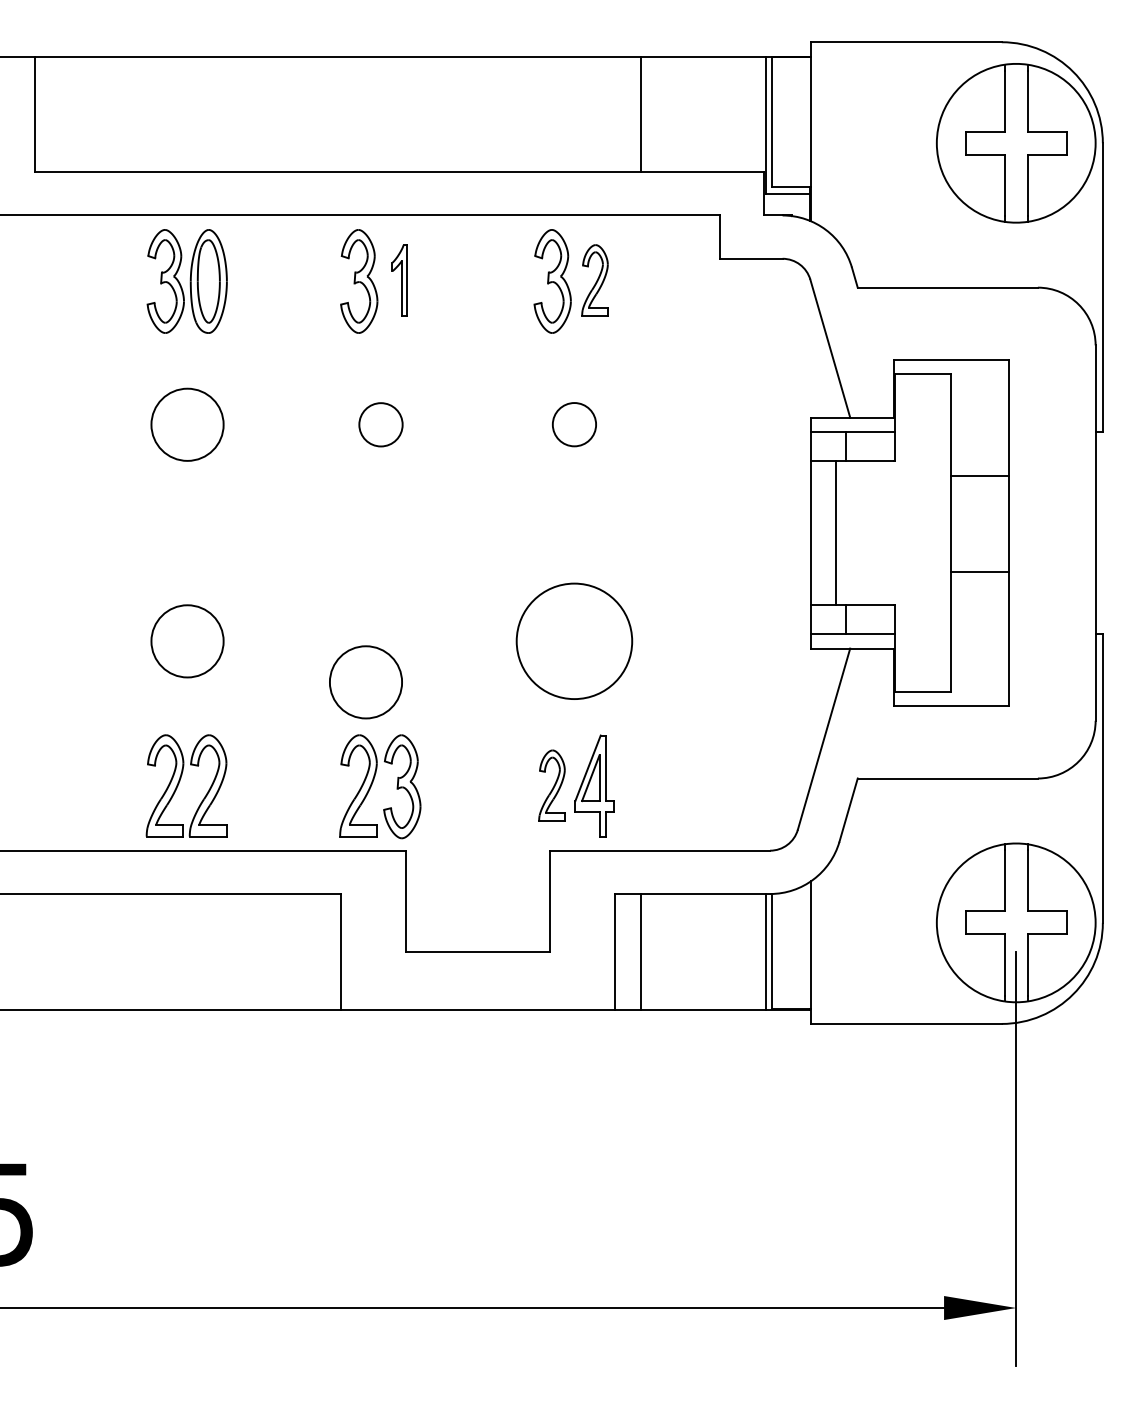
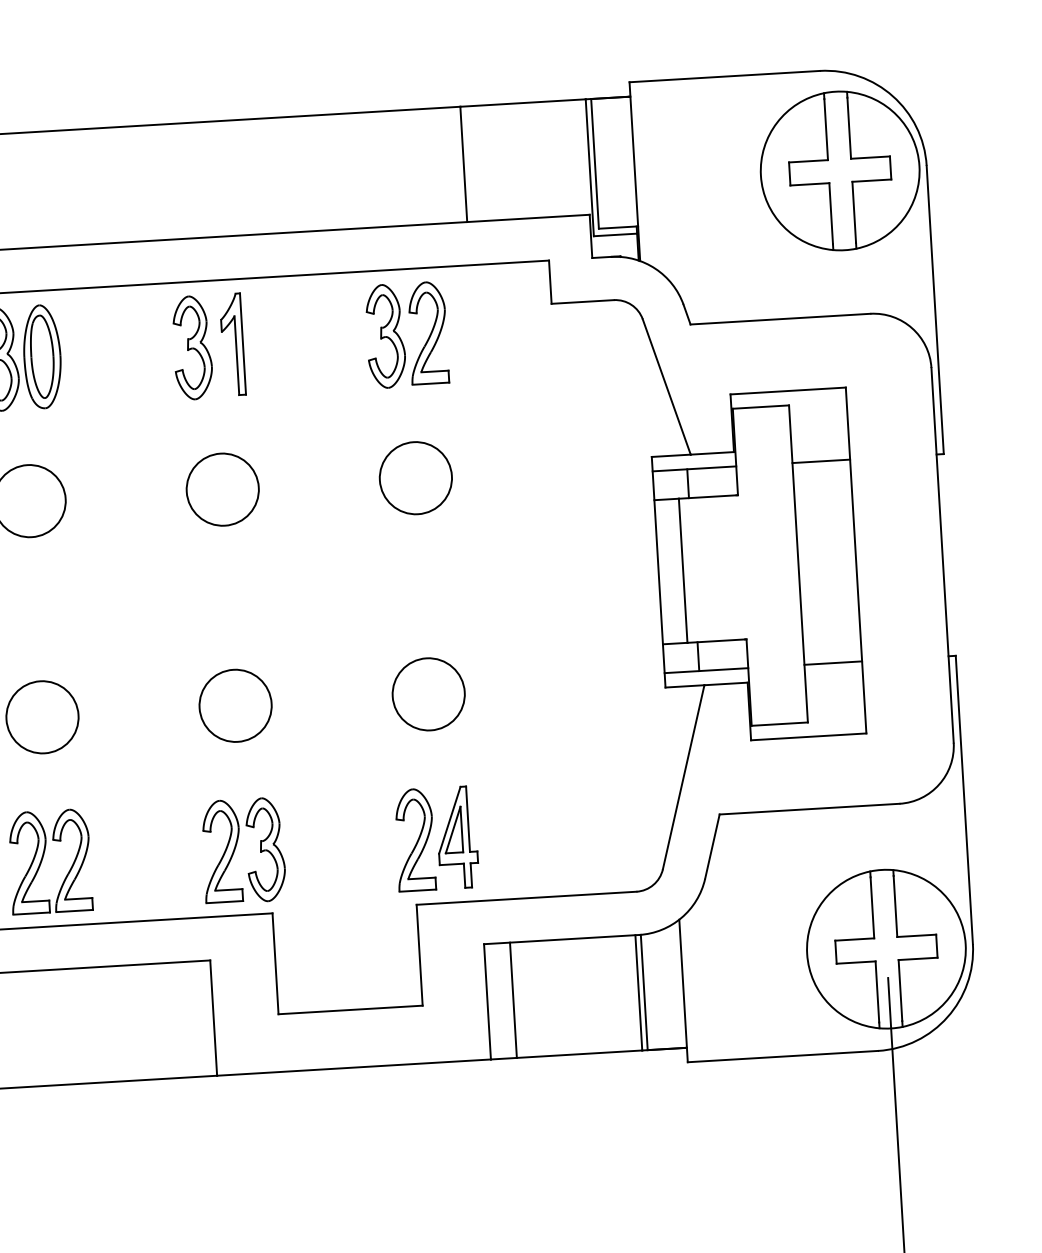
part: (399, 280) -> (232, 344), size x1.43
part: (594, 280) -> (427, 332), size x1.43
circle: (380, 424) -> (222, 489), size x1.67
circle: (574, 424) -> (415, 477), size x1.67
line: (980, 476) -> (821, 461), moved
line: (980, 572) -> (833, 663), moved
circle: (574, 641) -> (428, 694), size x0.62
circle: (365, 682) -> (235, 706), moved
part: (551, 785) -> (414, 839), size x1.43

